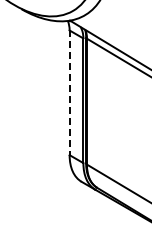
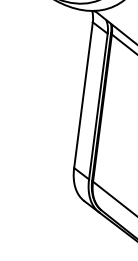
line: (69, 93) -> (83, 95), dashed -> solid

